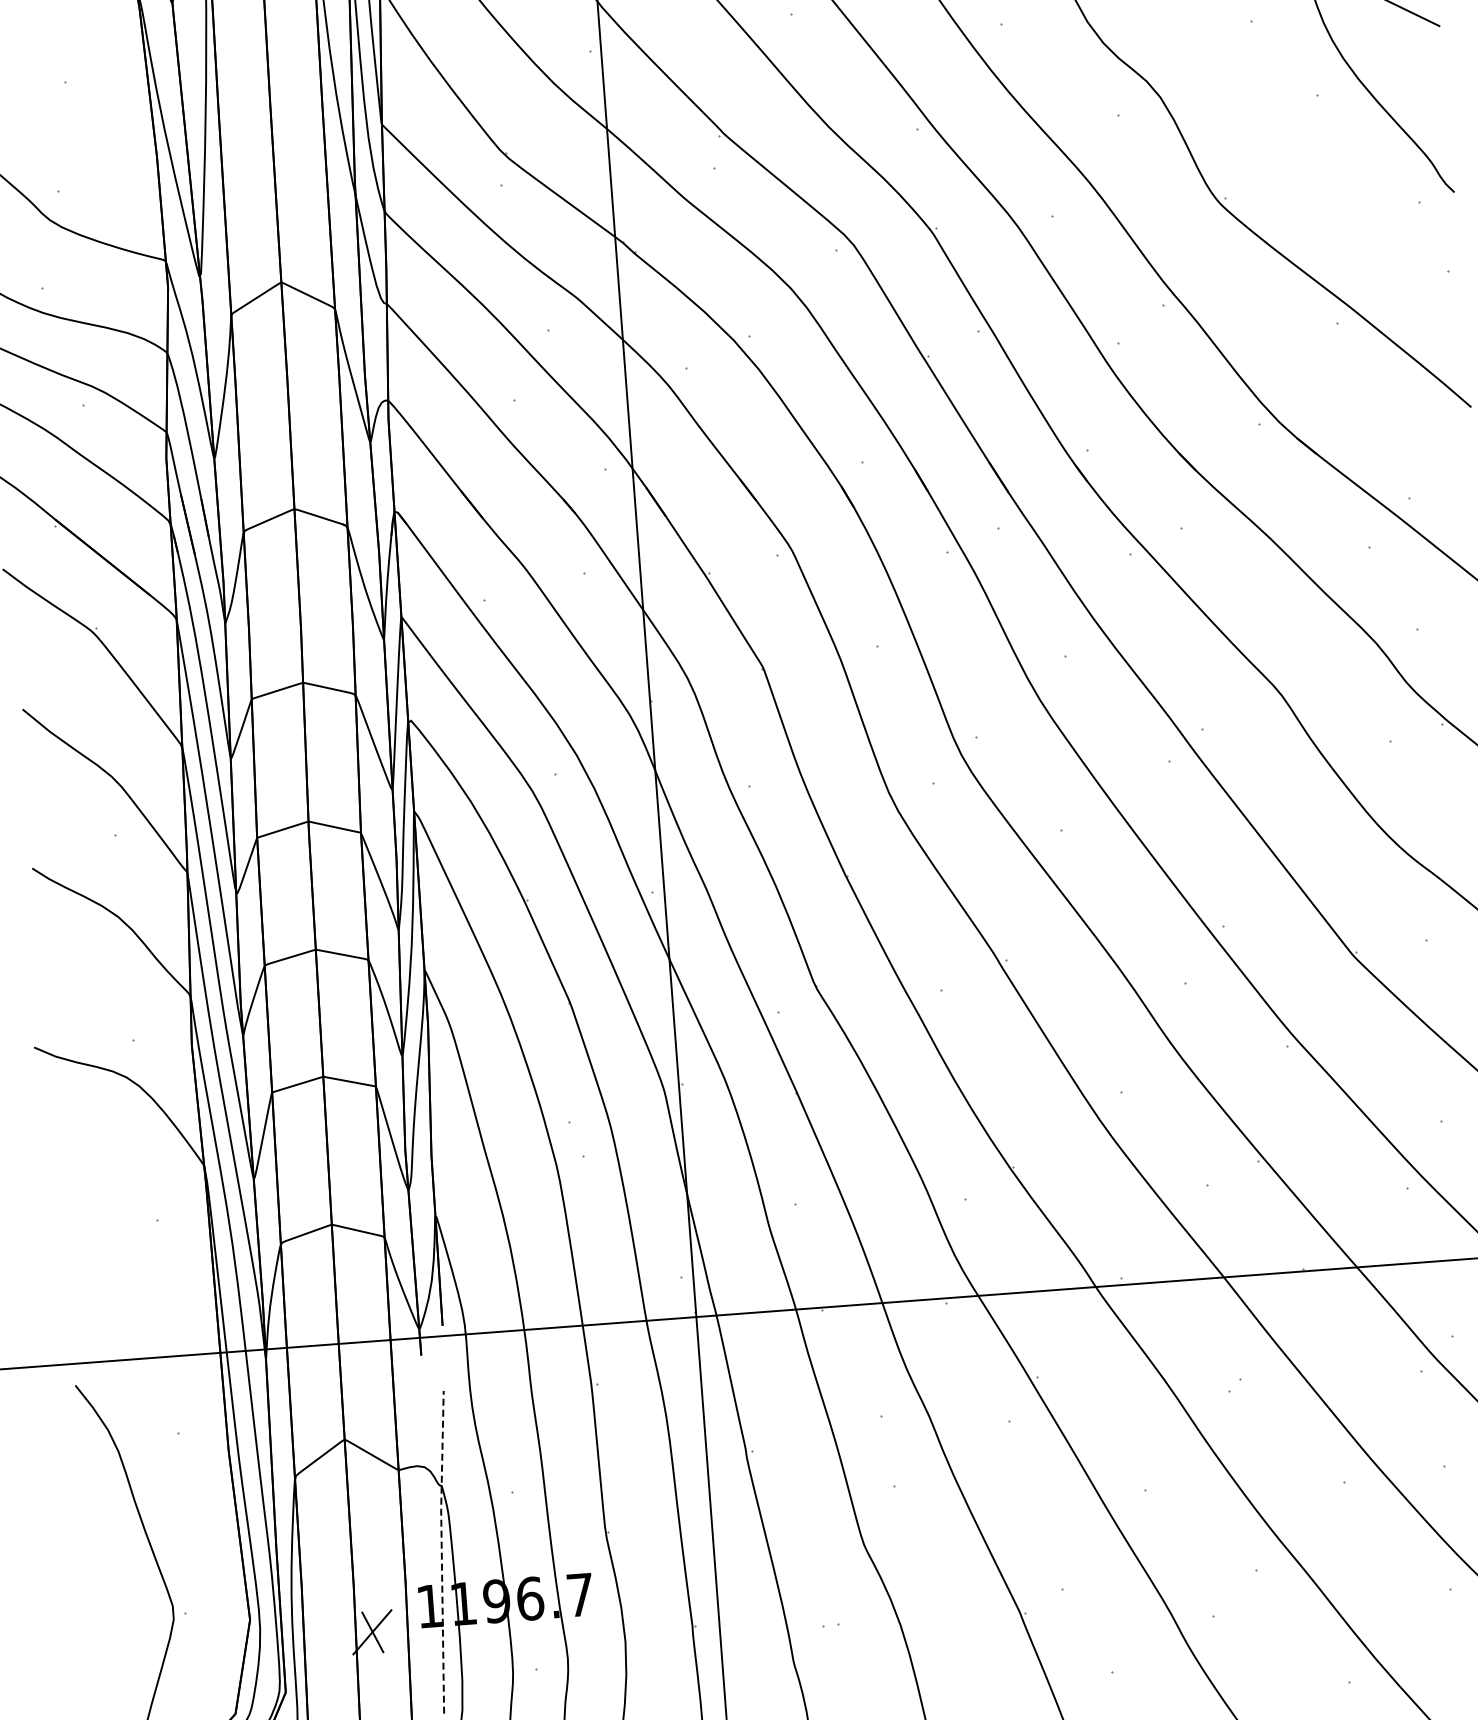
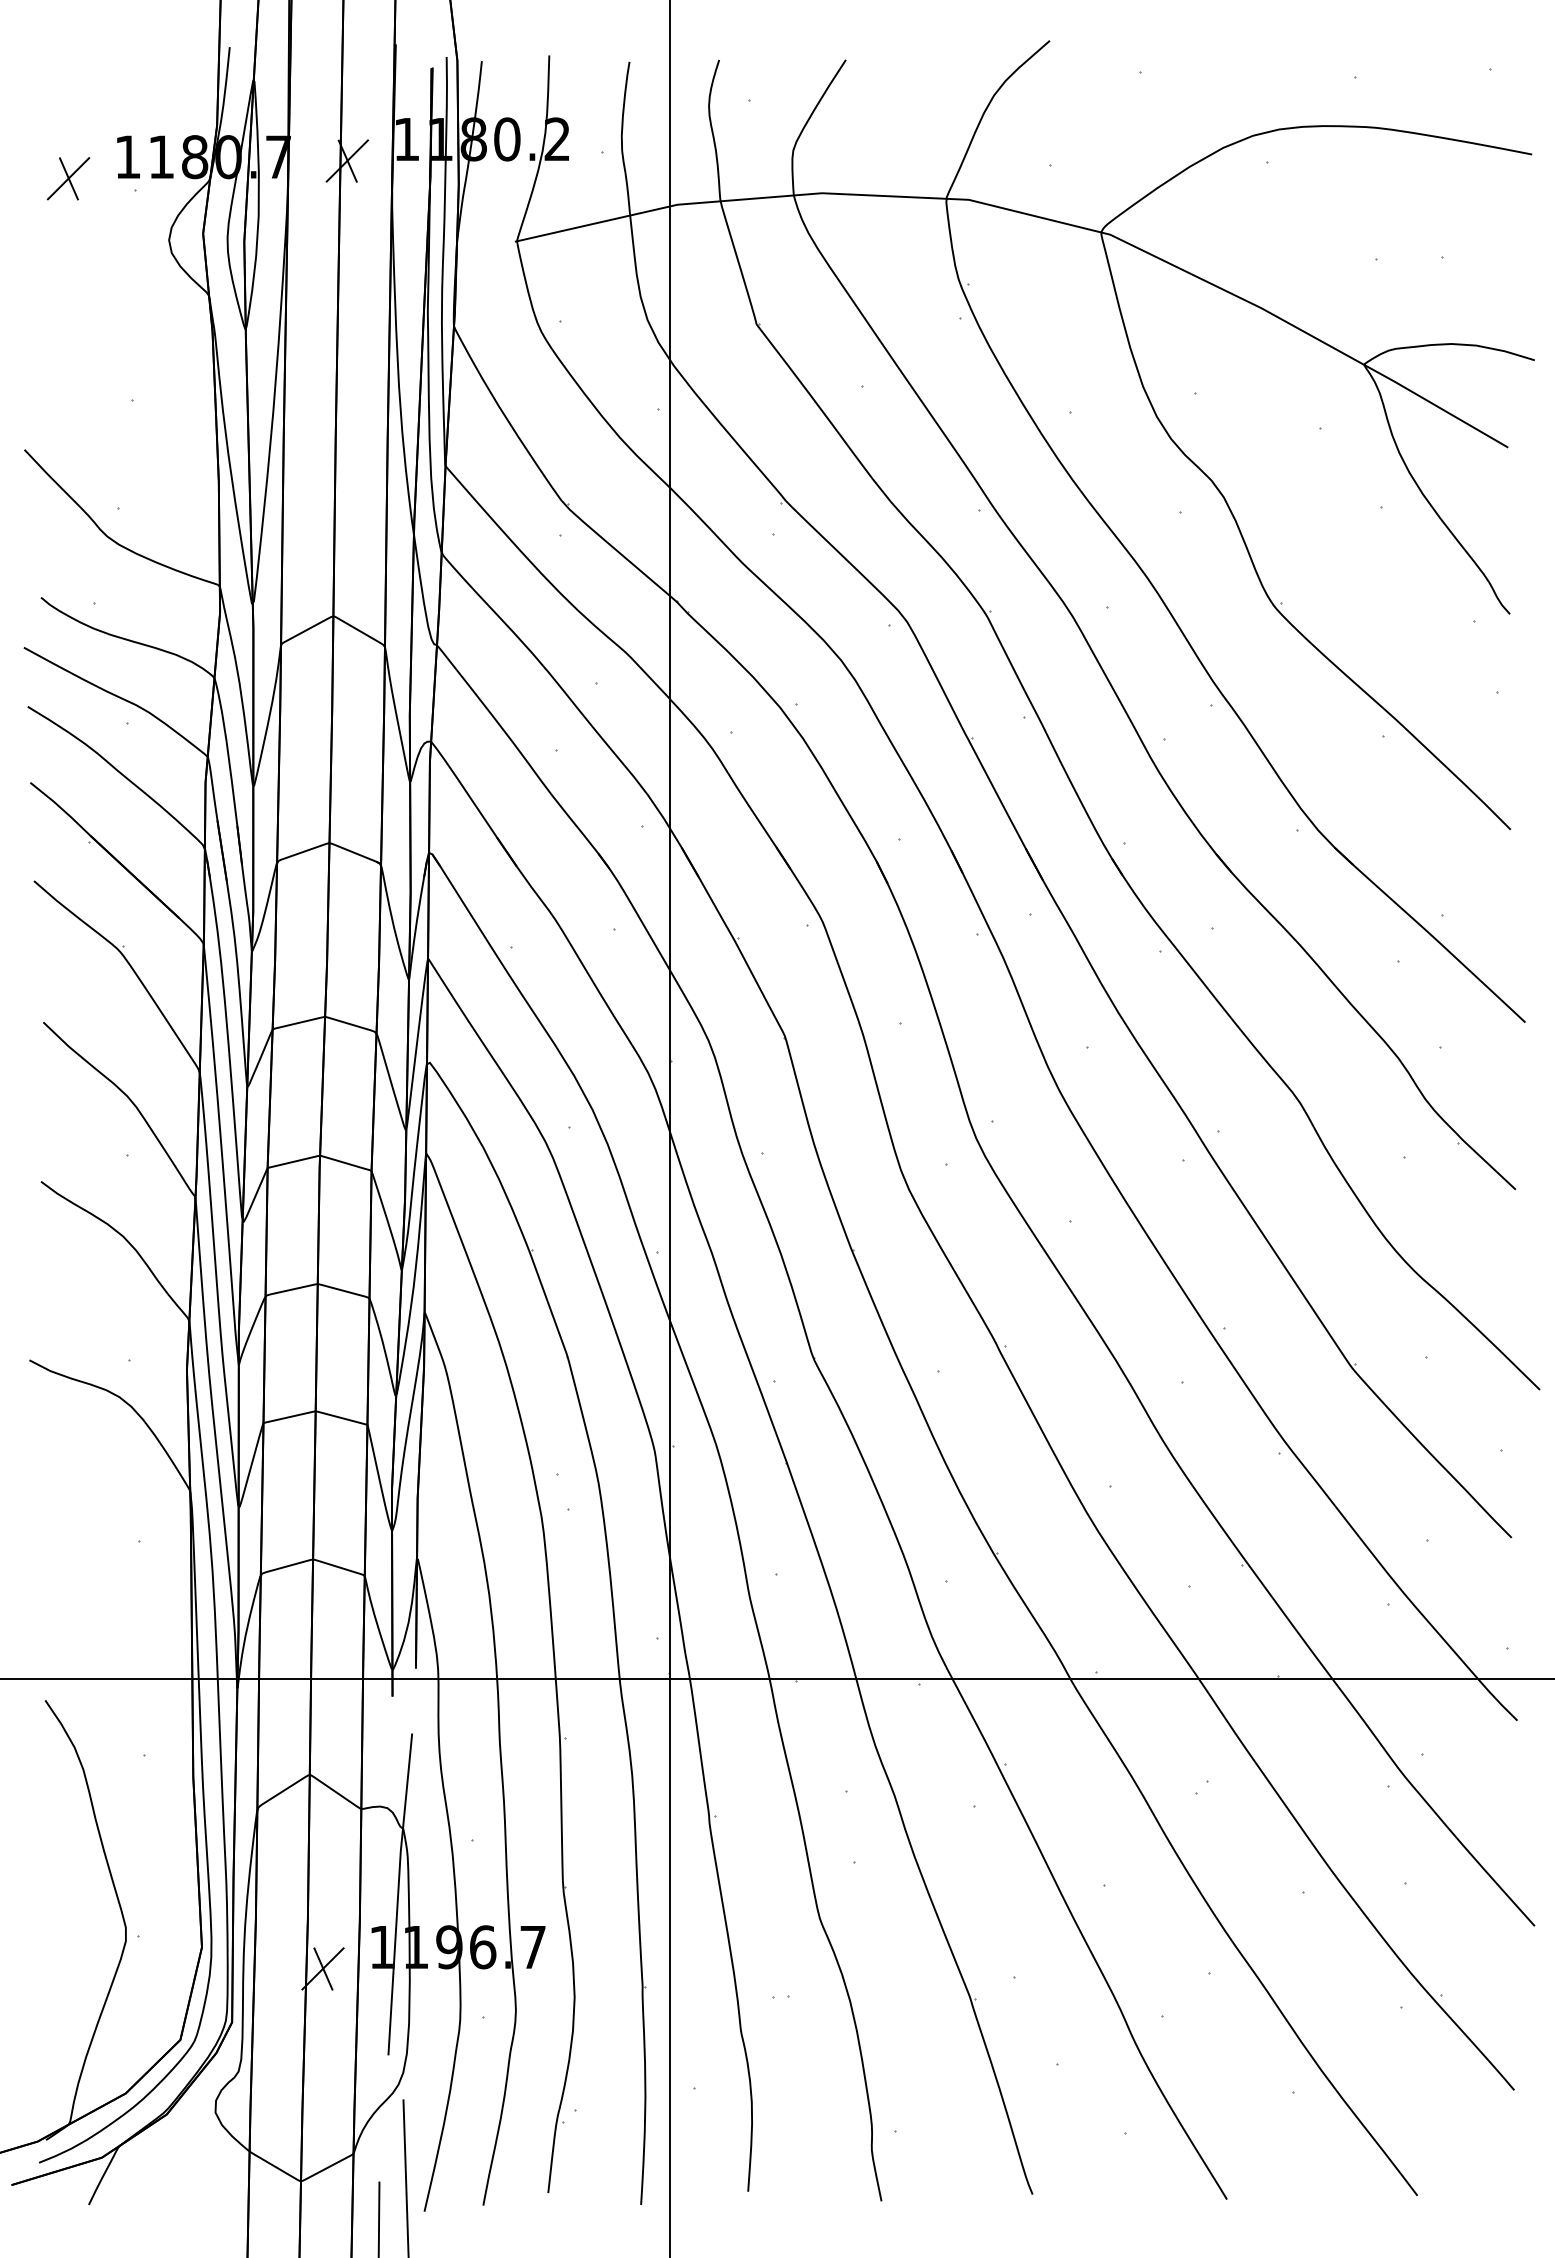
line: (442, 1551) -> (398, 1893), dashed -> solid

